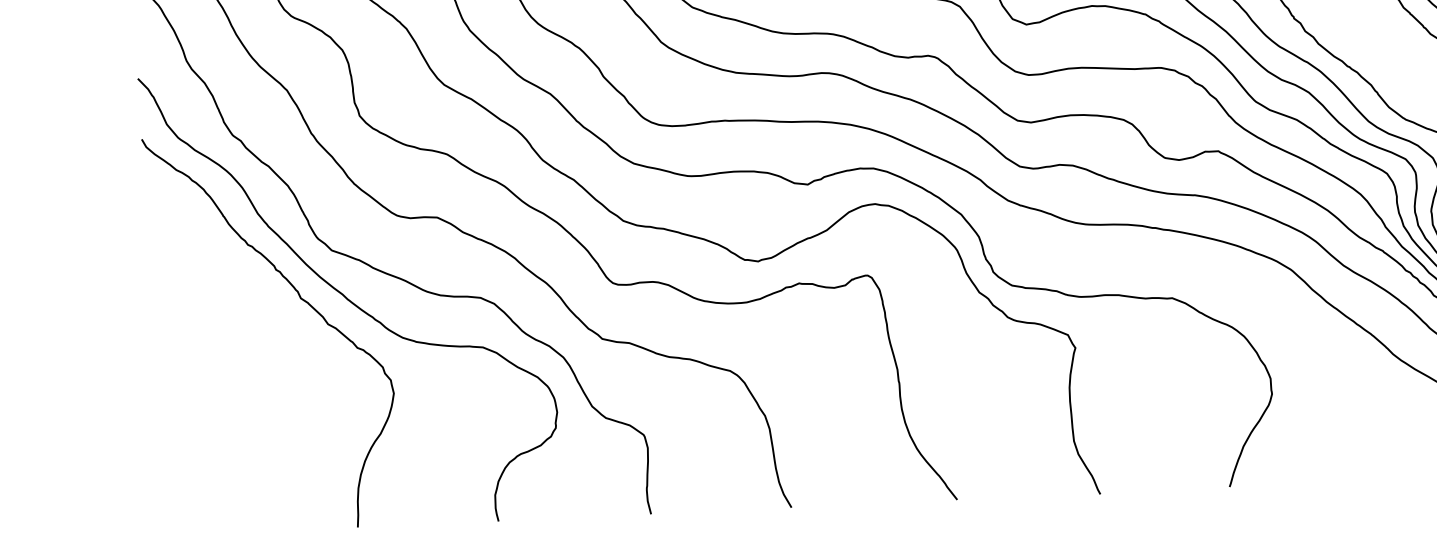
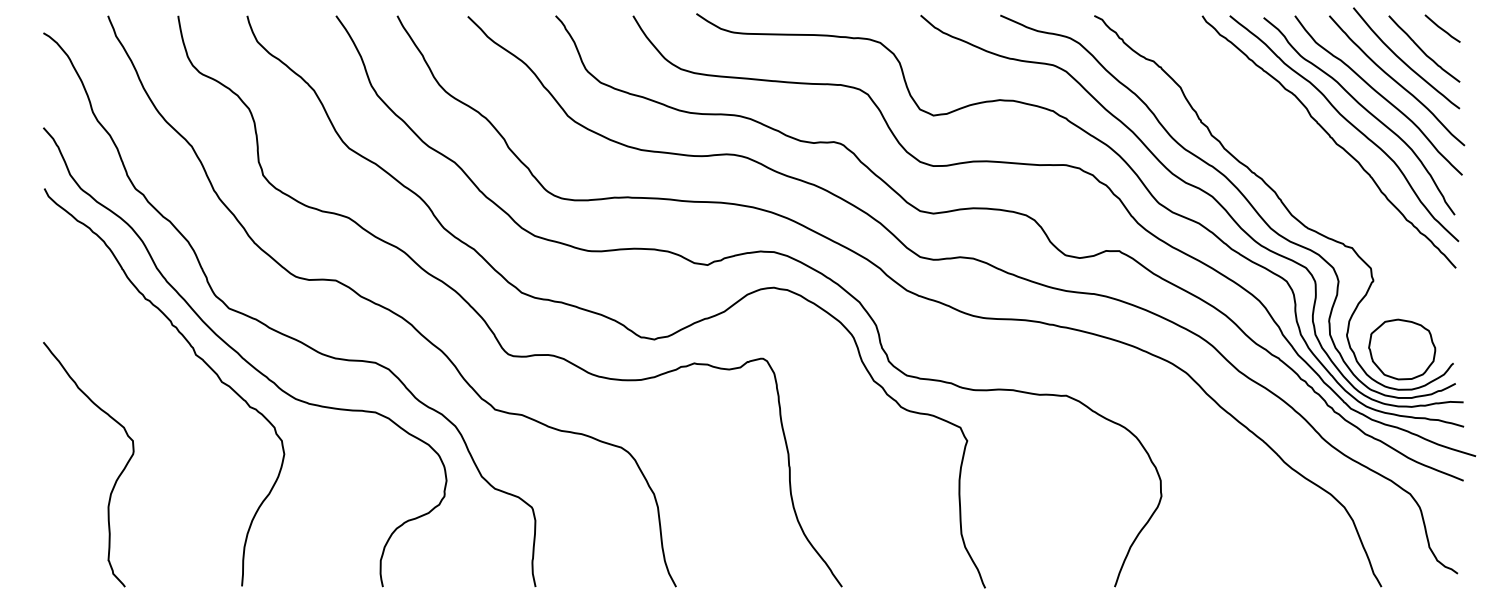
curve: (227, 425) -> (116, 478), added

